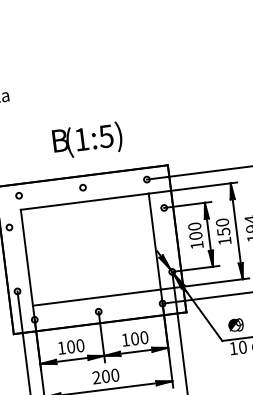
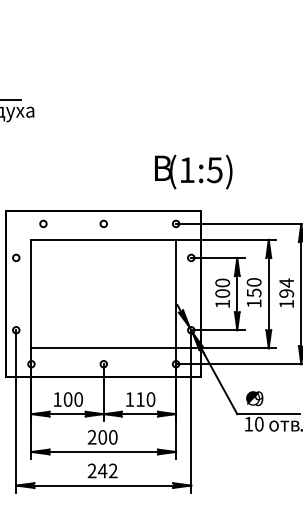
text: (87, 140) -> (193, 171), moved
circle: (19, 195) -> (43, 223), moved
text: (135, 338) -> (140, 399), 100 -> 110

